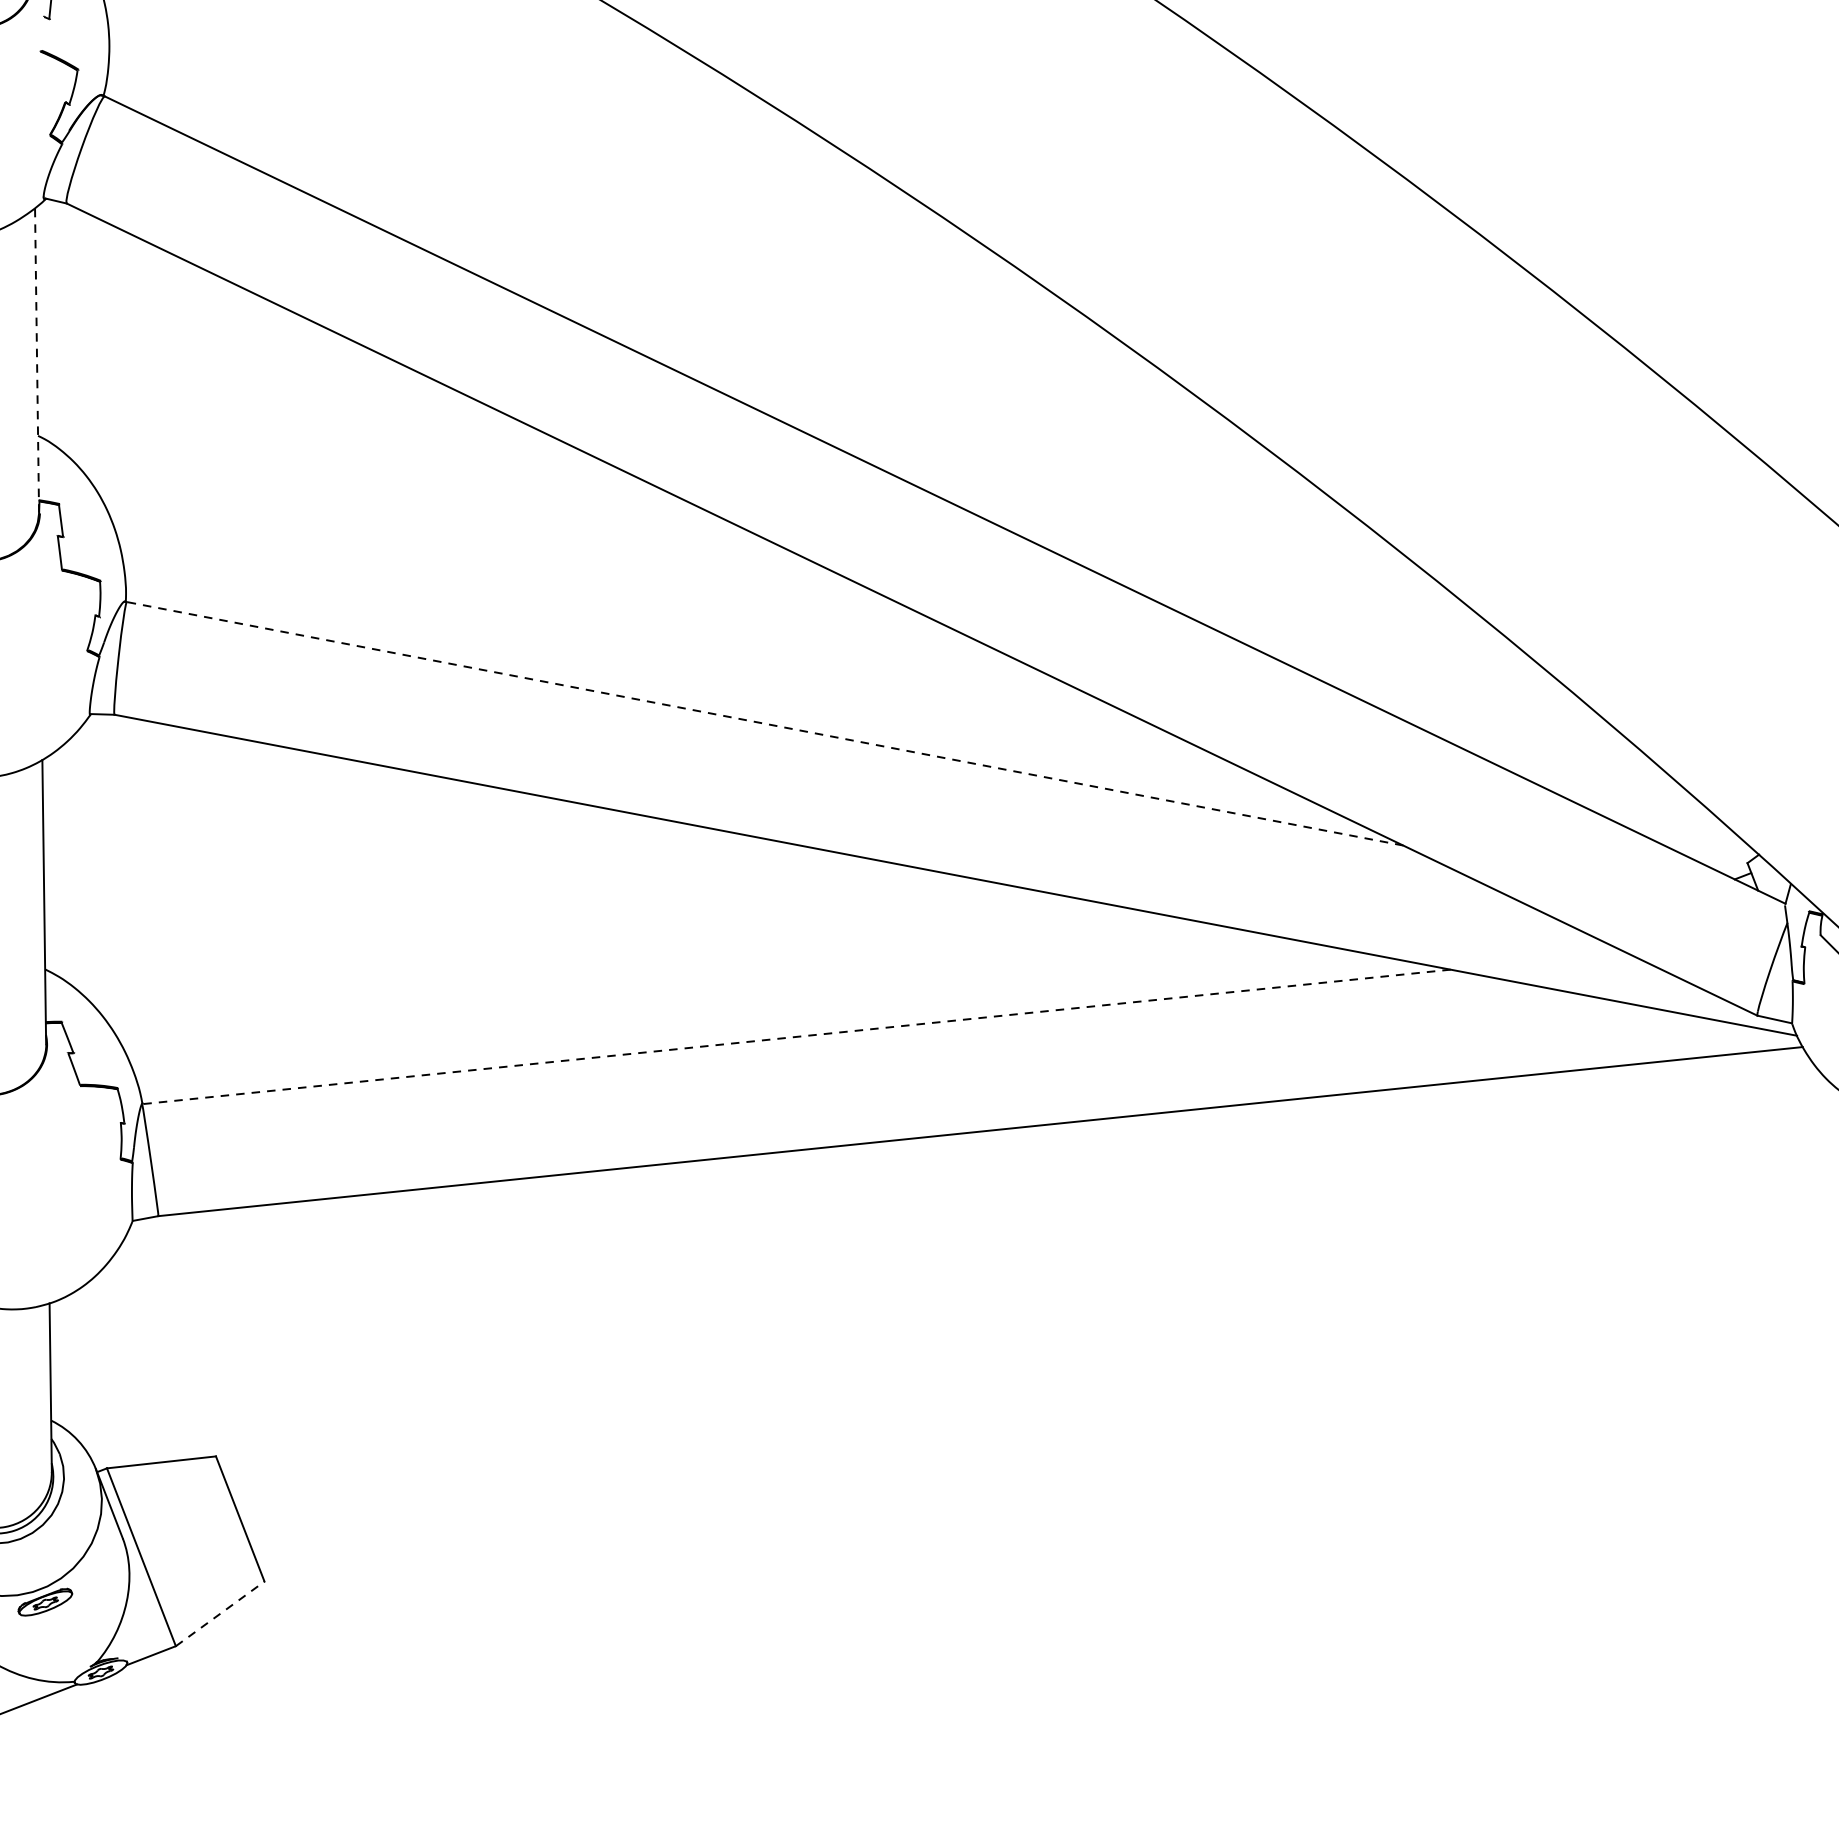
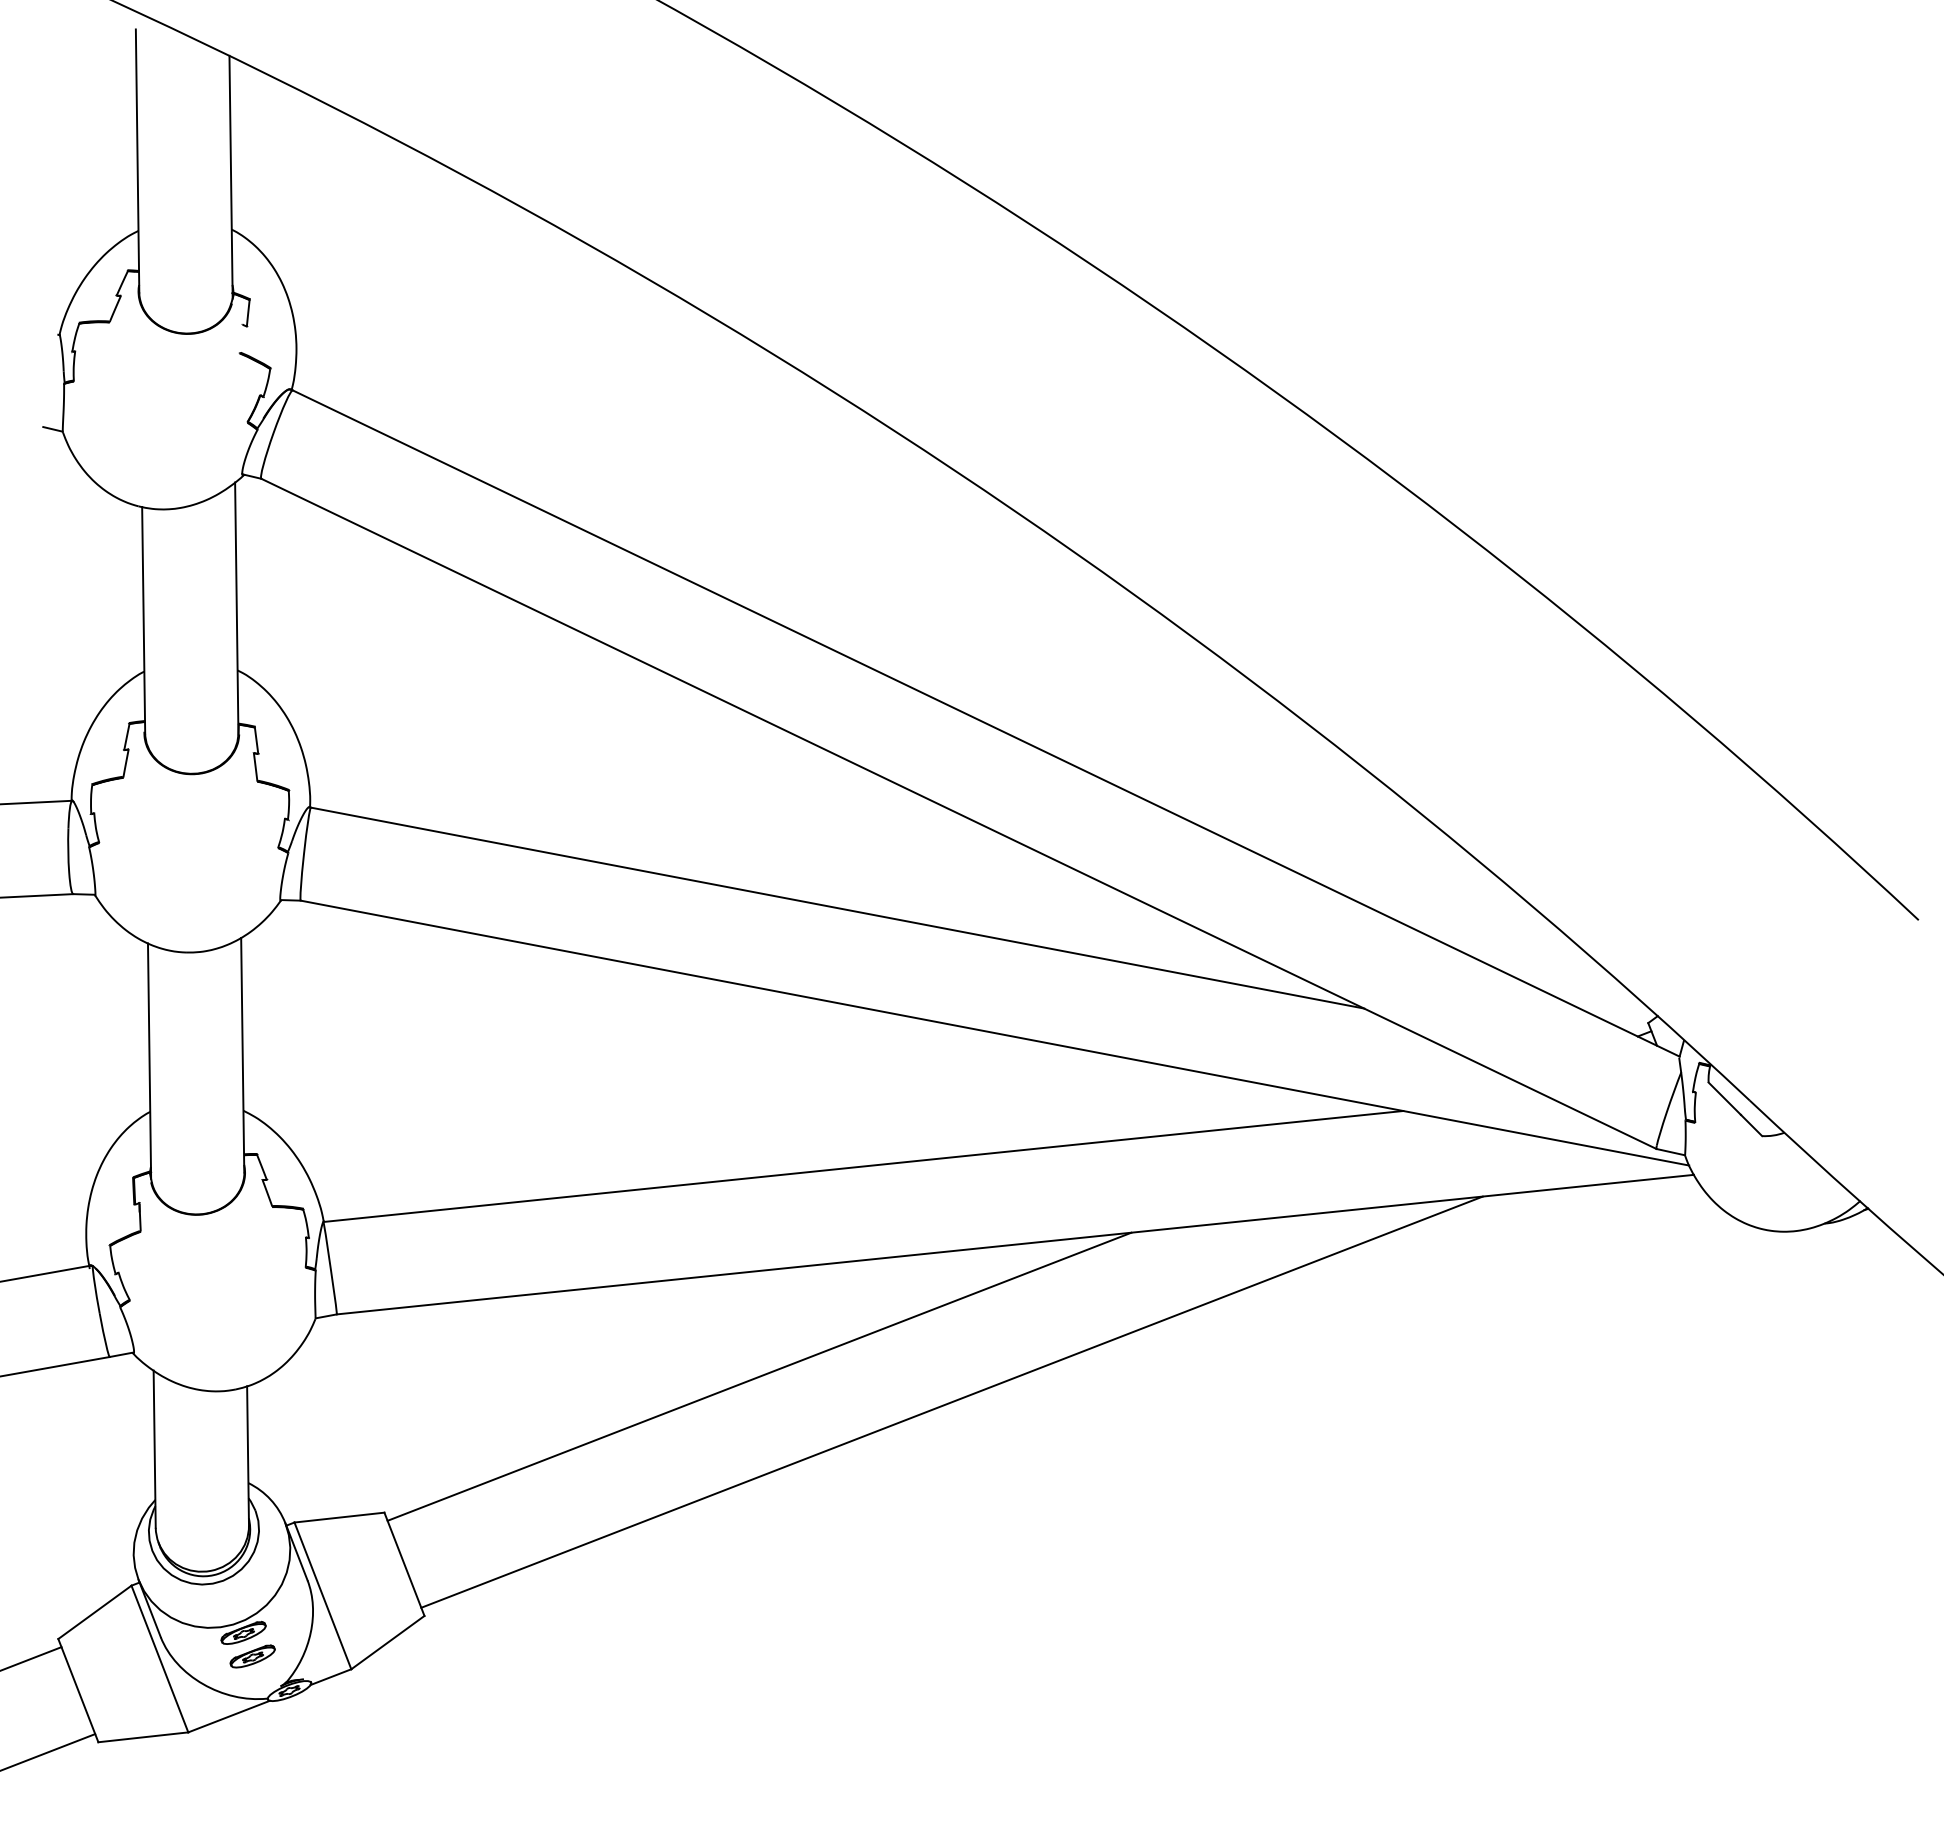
line: (36, 360) -> (236, 608), dashed -> solid
line: (765, 724) -> (837, 908), dashed -> solid
line: (796, 1036) -> (863, 1166), dashed -> solid
line: (670, 1291) -> (759, 1376), added
line: (903, 1321) -> (951, 1401), added
line: (220, 1613) -> (388, 1642), dashed -> solid
part: (56, 1630) -> (252, 1656), added

